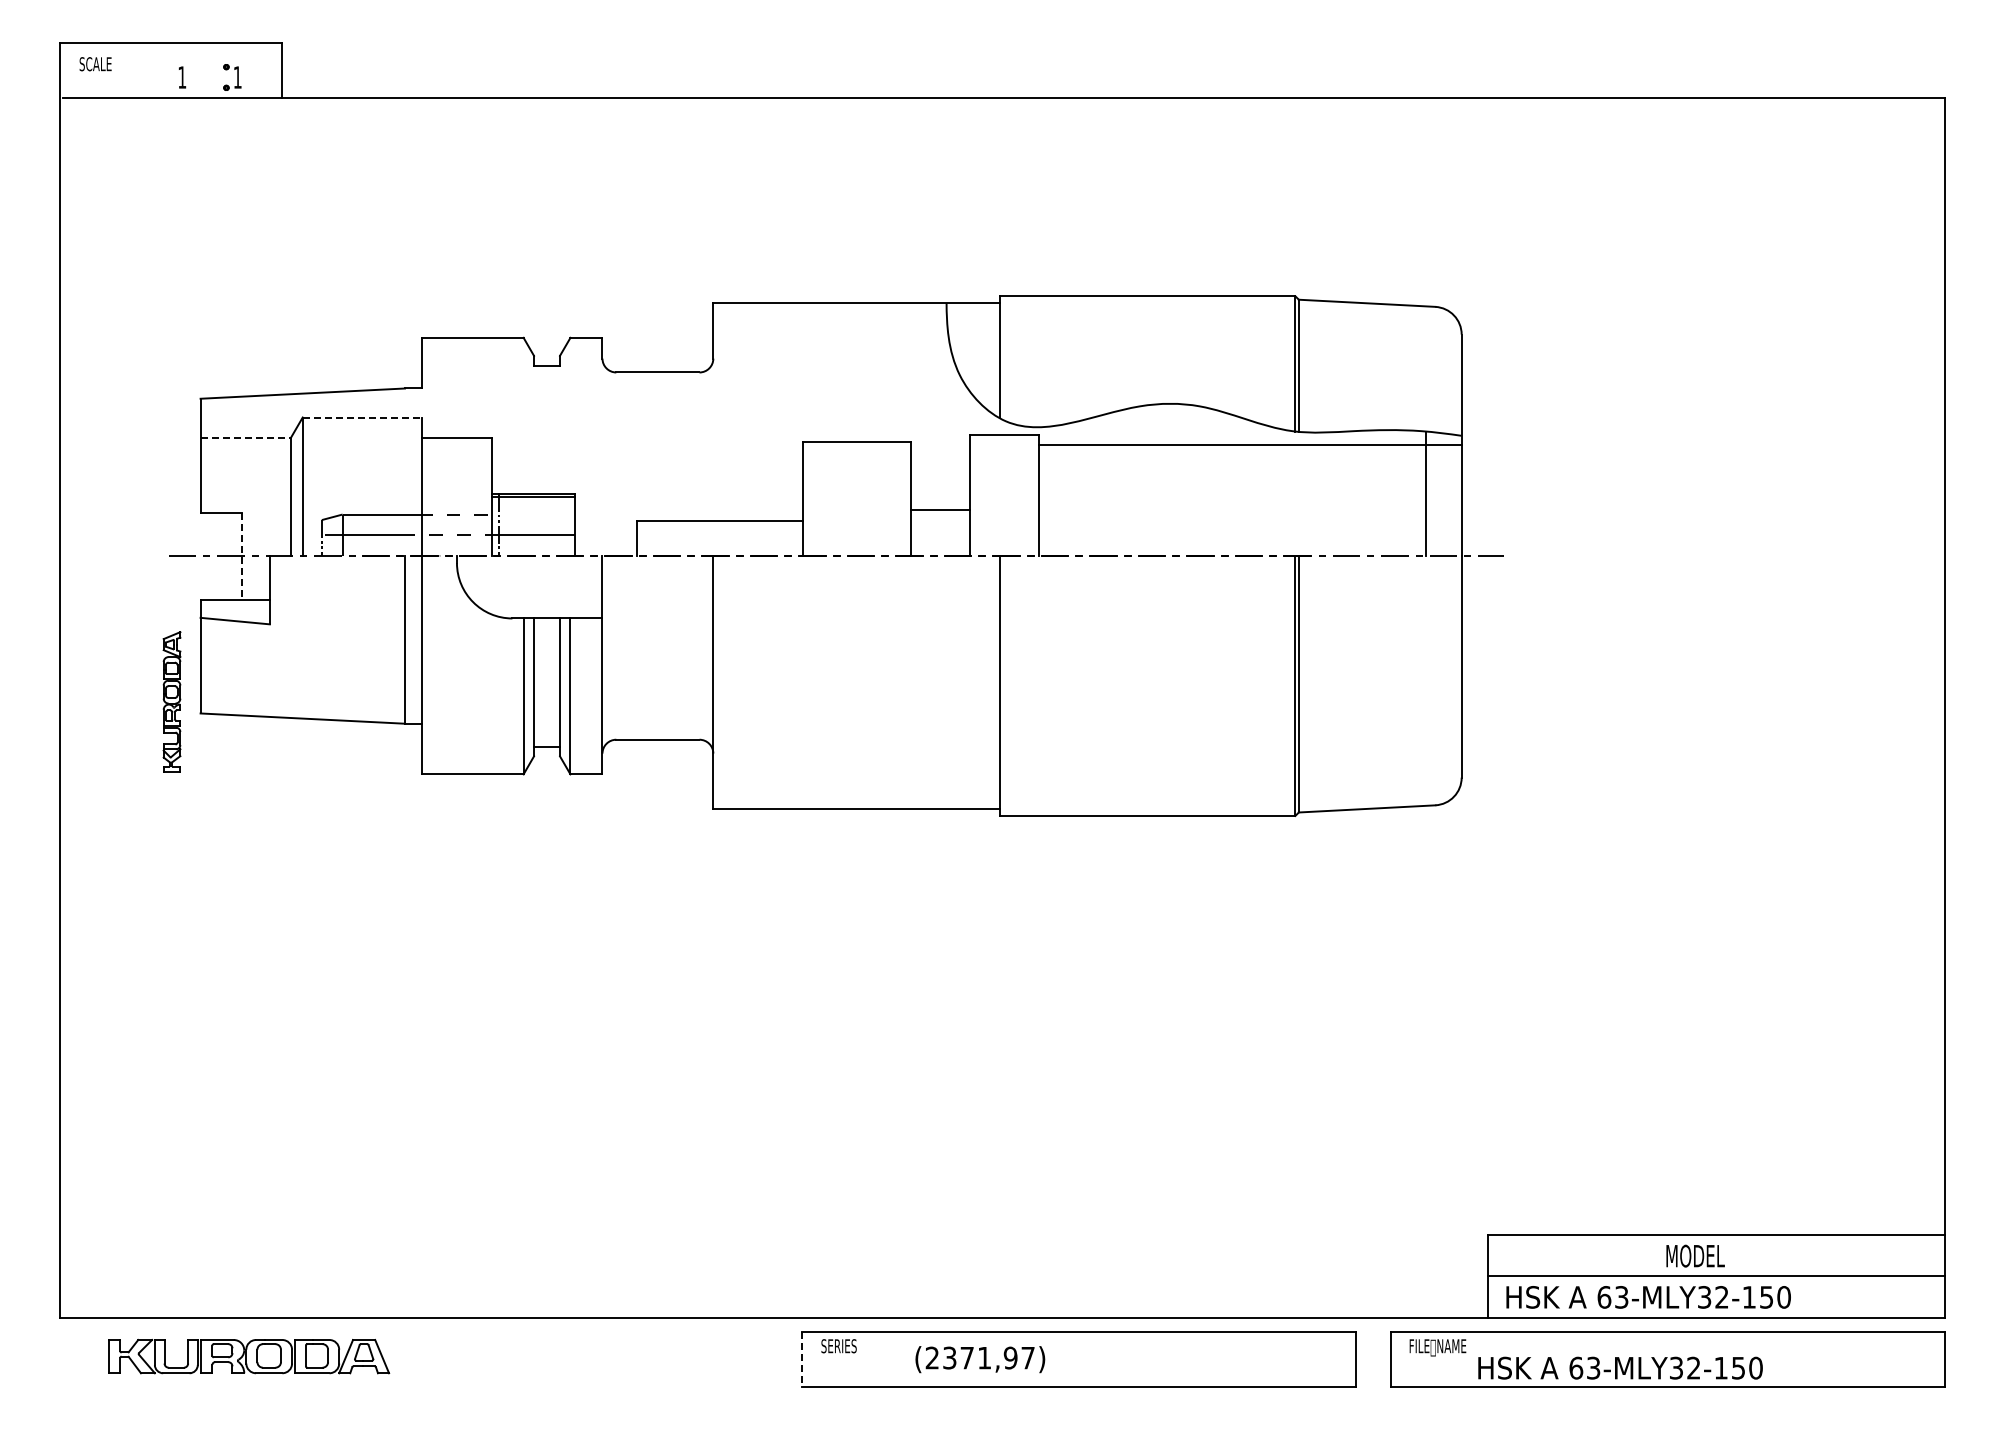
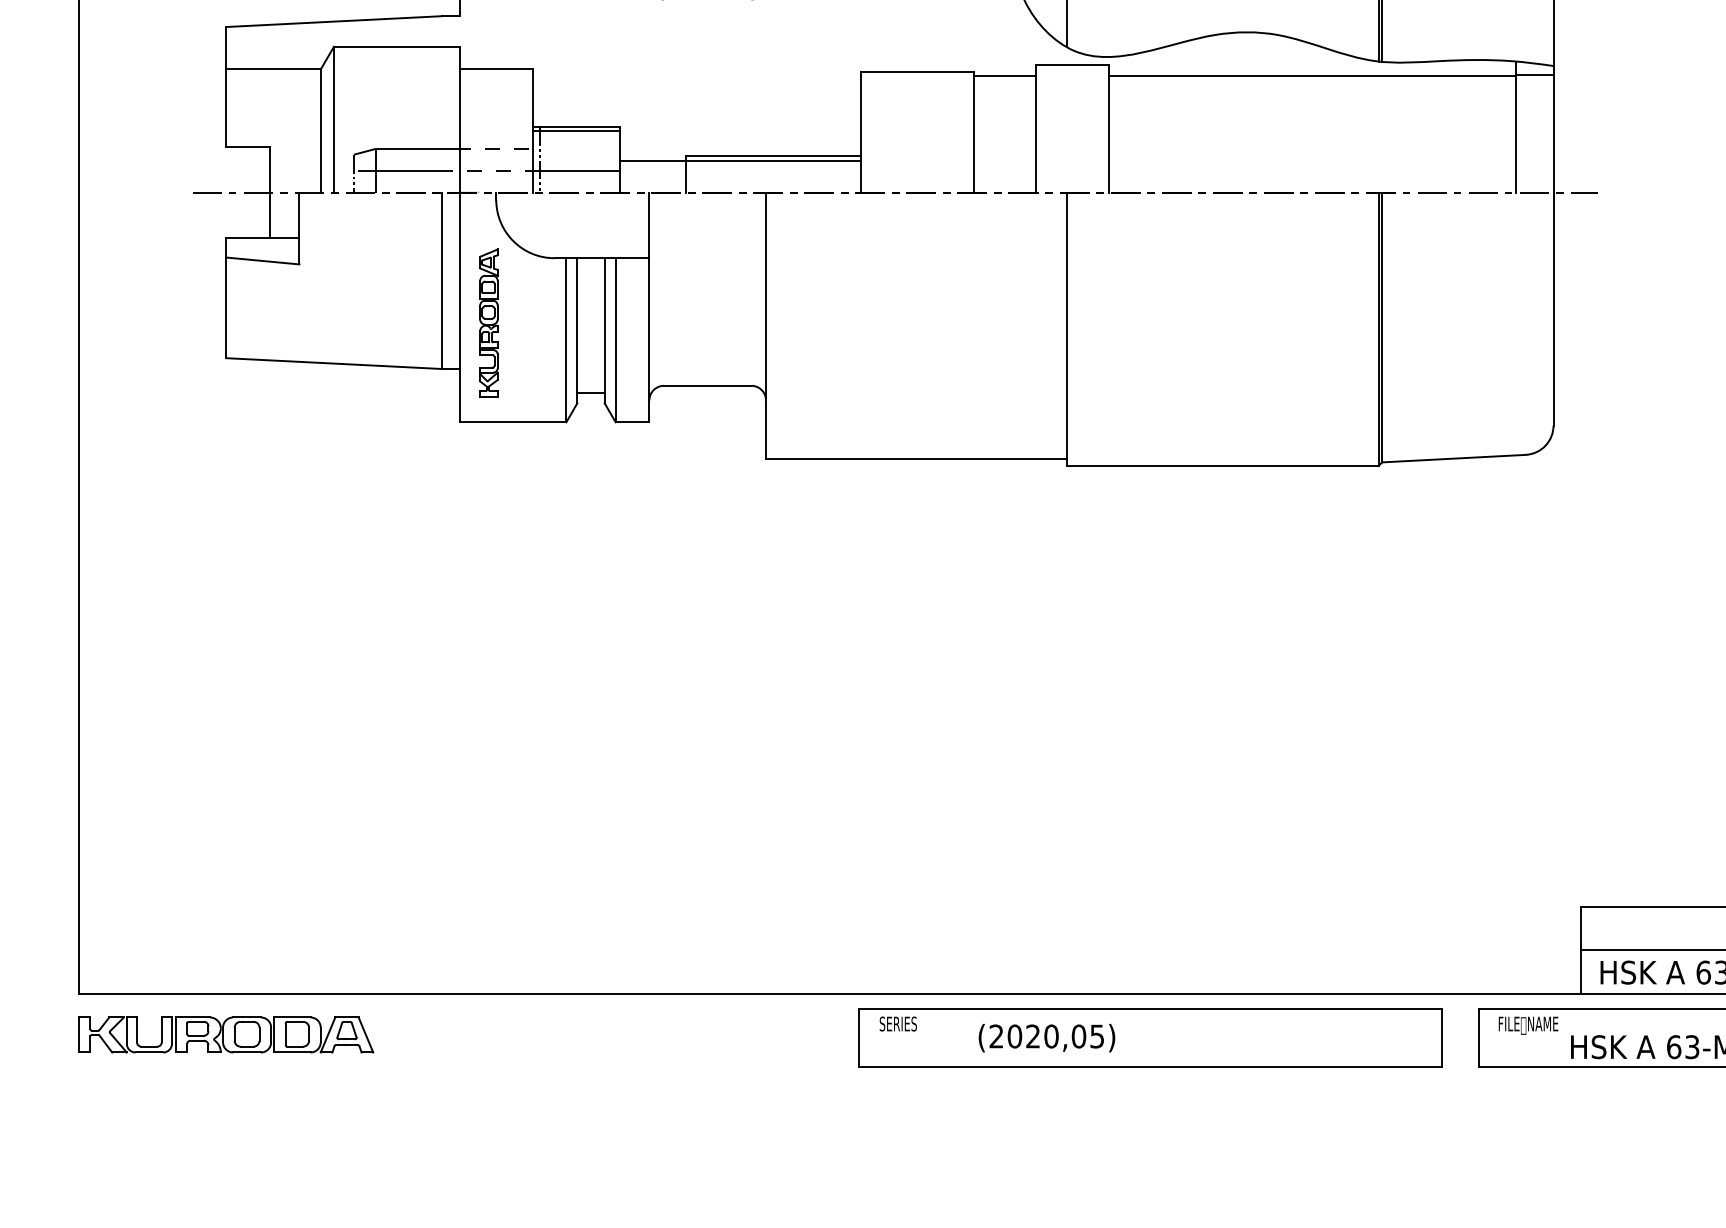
line: (362, 417) -> (396, 46), dashed -> solid
line: (246, 438) -> (274, 68), dashed -> solid
line: (939, 510) -> (1004, 76), moved
line: (688, 526) -> (739, 161), added
line: (242, 556) -> (270, 193), dashed -> solid
part: (171, 701) -> (488, 322), moved
part: (249, 1356) -> (226, 1034), moved
text: (988, 1357) -> (1055, 1035), (2371,97) -> (2020,05)
line: (801, 1359) -> (858, 1038), dashed -> solid

